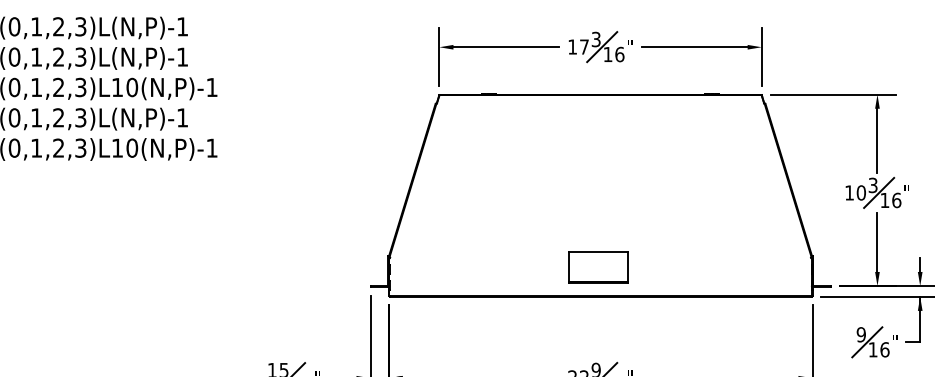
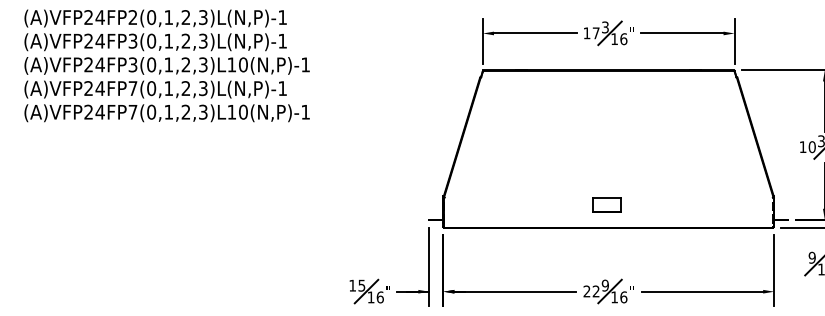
part: (597, 266) -> (606, 204), size x0.6

